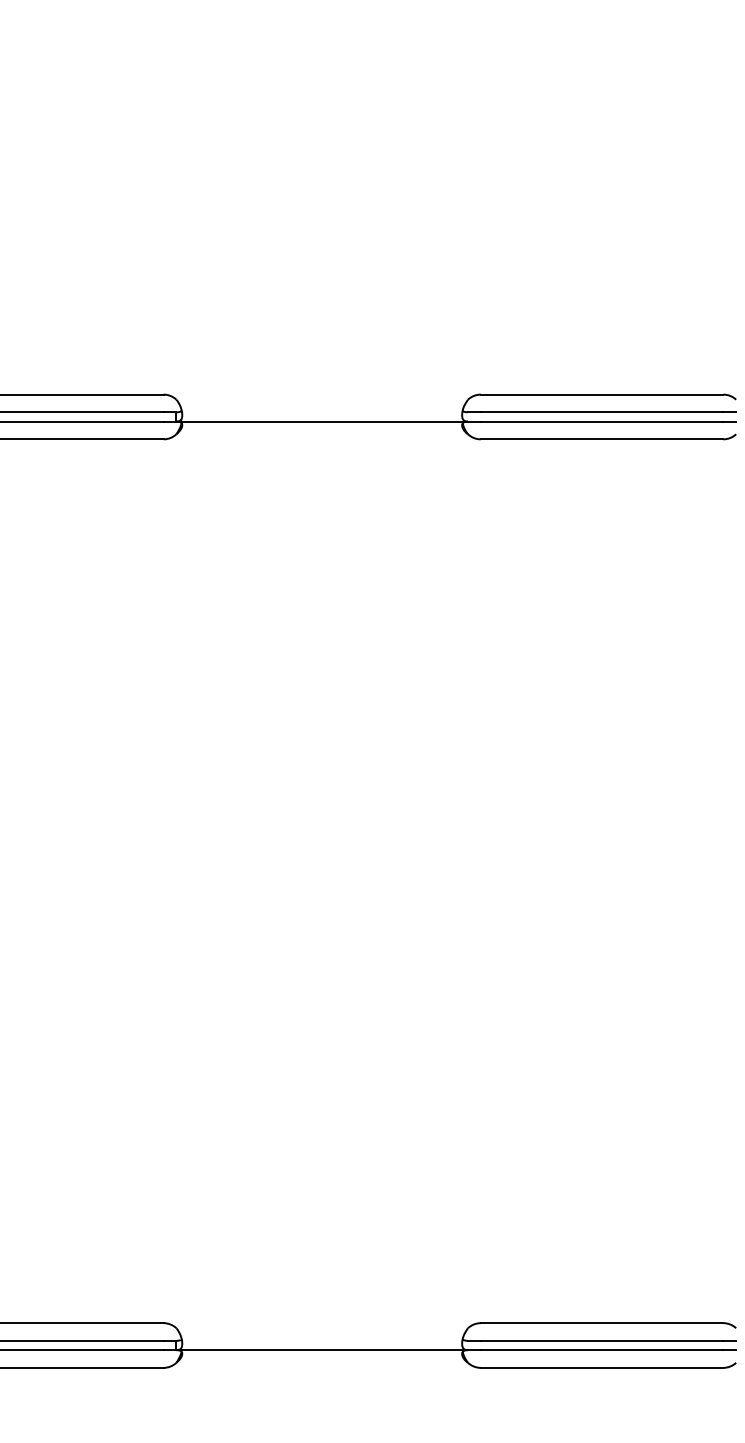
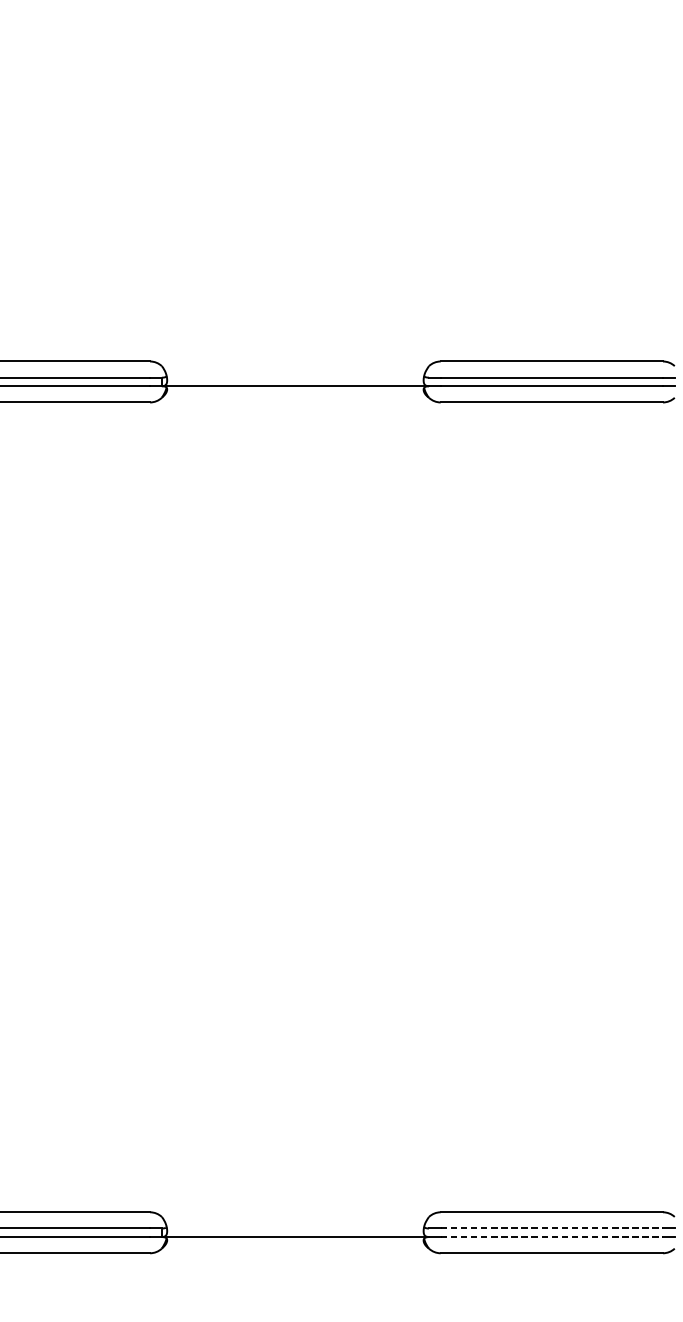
line: (602, 1340) -> (552, 1228), solid -> dashed
line: (602, 1350) -> (552, 1237), solid -> dashed

